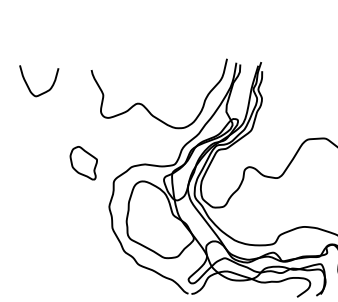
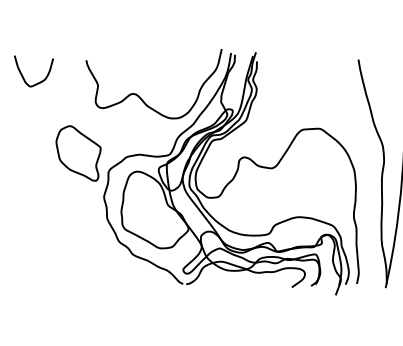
part: (83, 163) -> (78, 153), size x1.67

